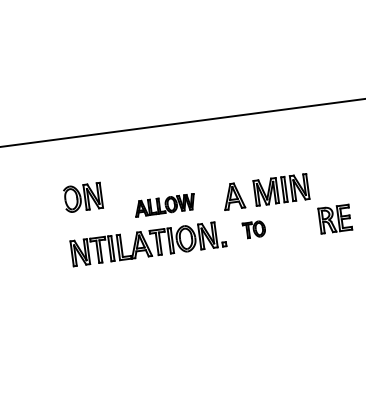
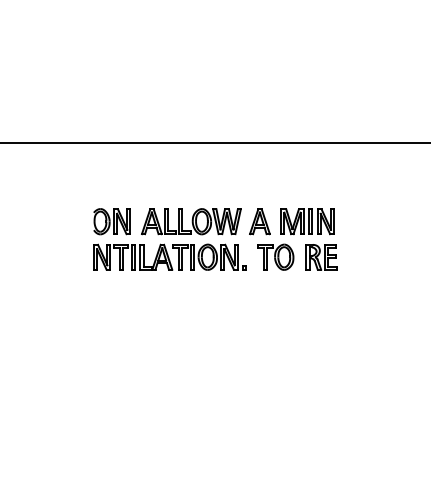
part: (82, 197) -> (111, 221), moved
part: (164, 205) -> (191, 221), size x1.67
part: (335, 219) -> (321, 257), moved
part: (253, 229) -> (275, 256), size x1.67

